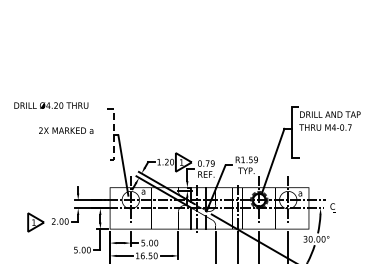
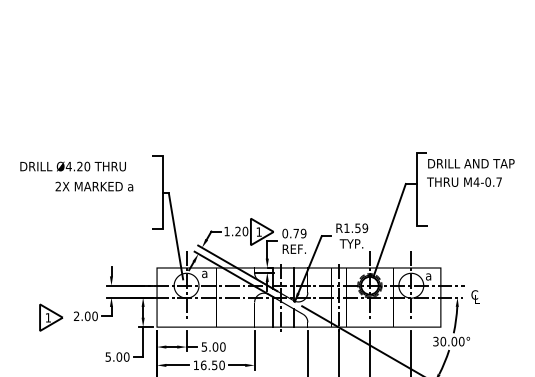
text: (51, 105) -> (73, 166), moved
line: (114, 135) -> (163, 193), dashed -> solid

